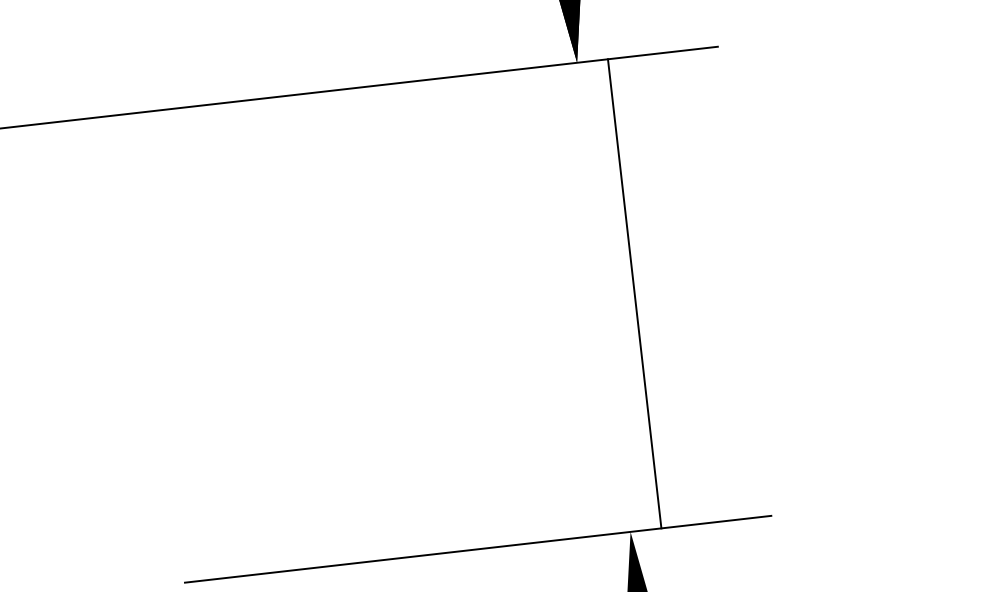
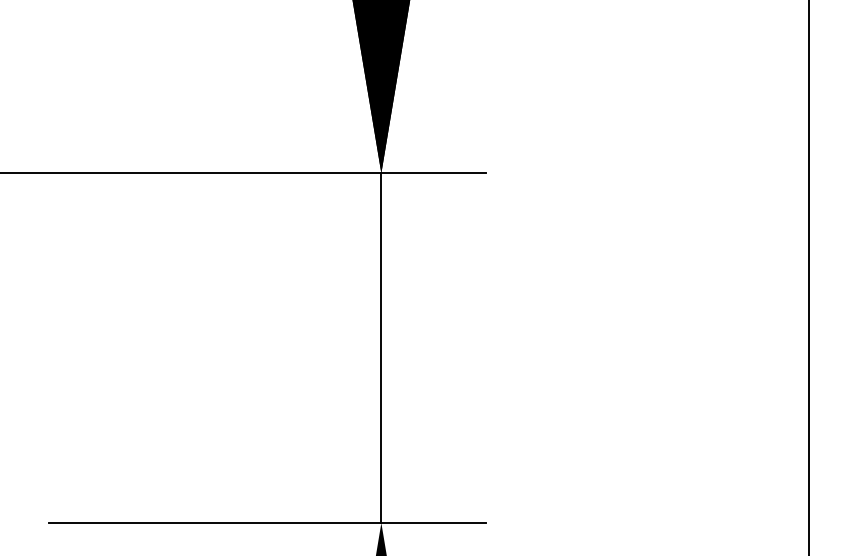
line: (634, 294) -> (381, 348), moved

